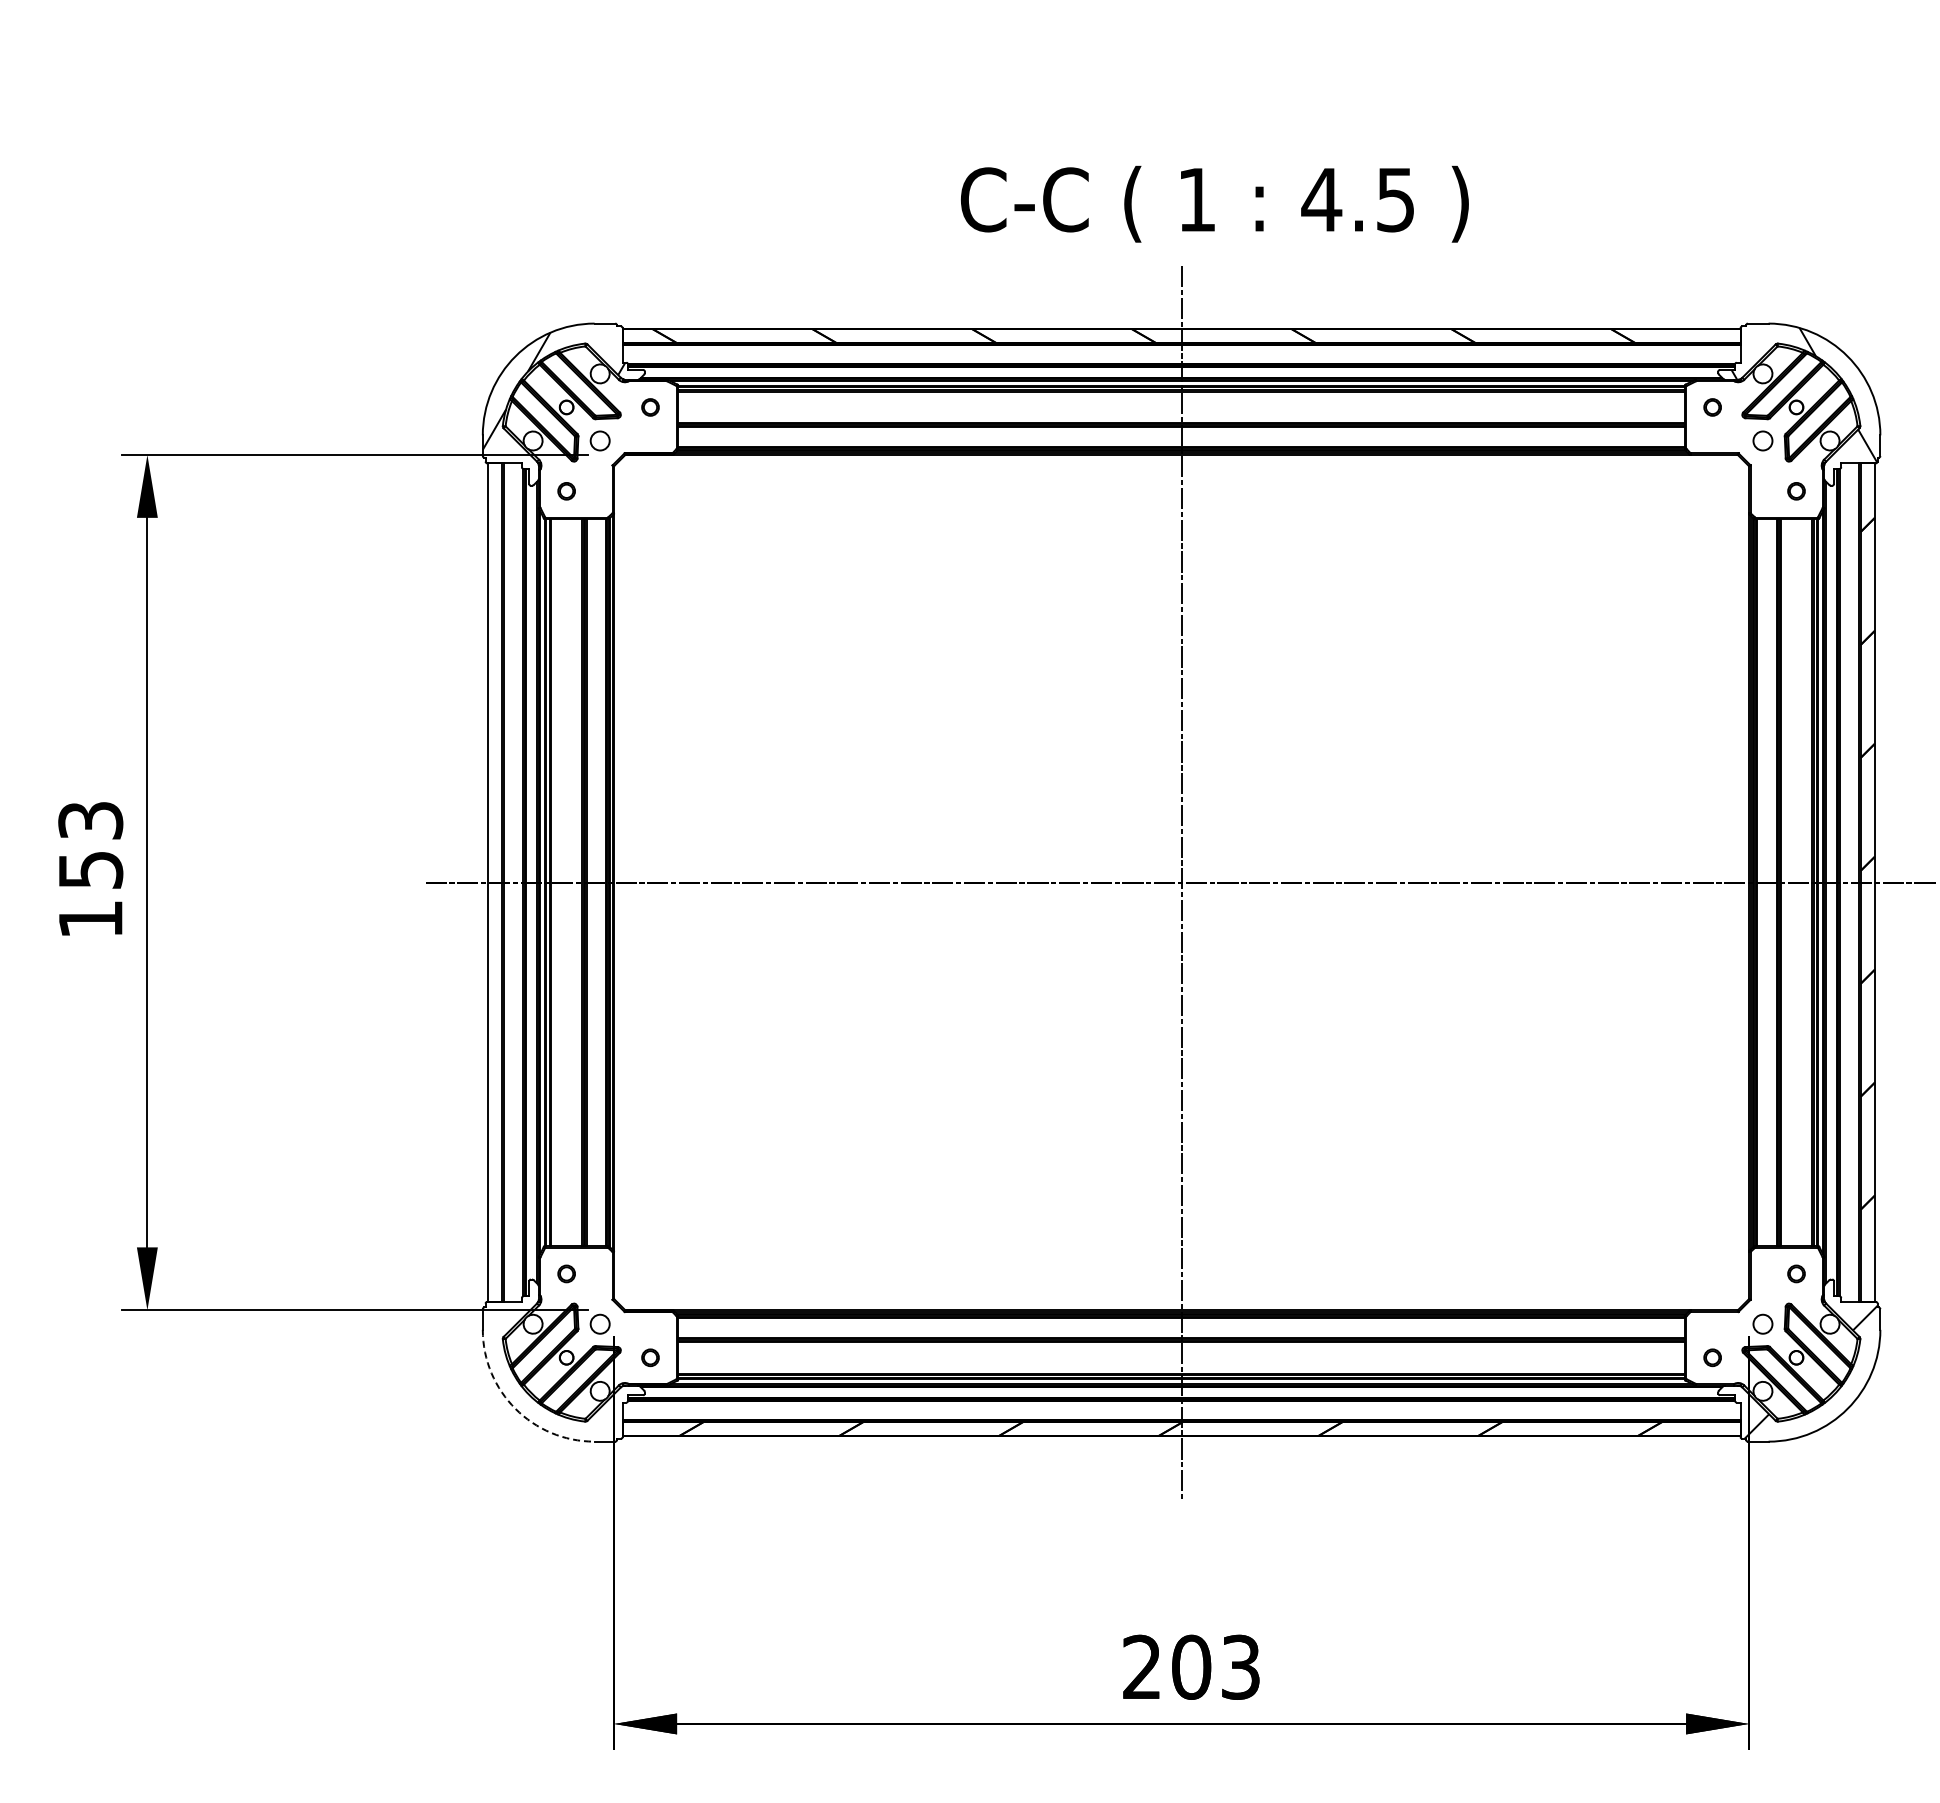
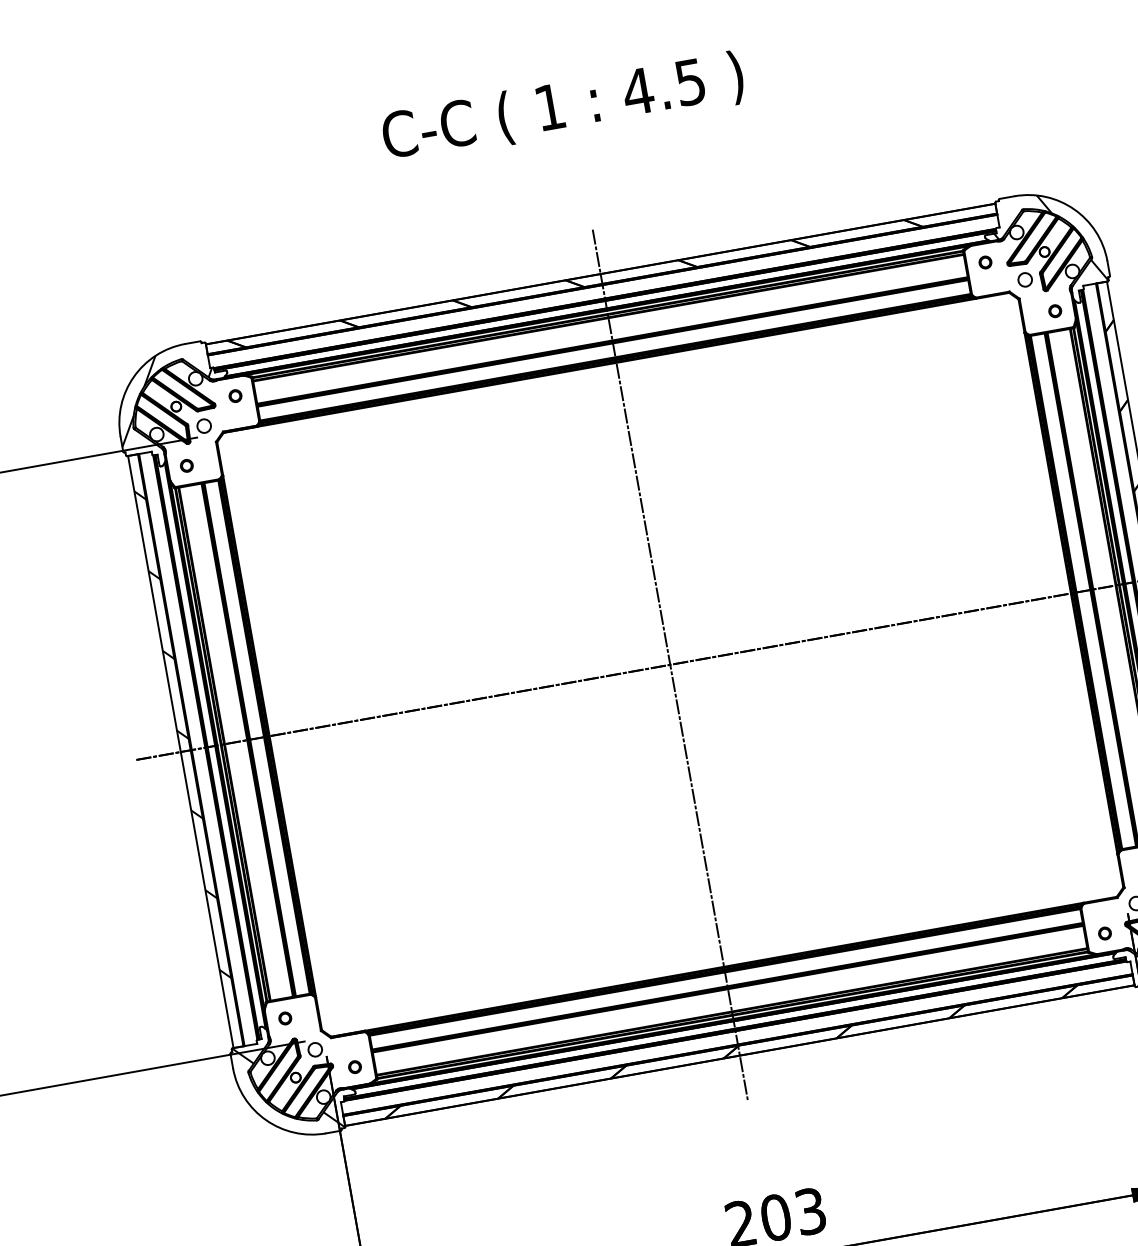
text: (1214, 203) -> (562, 107), moved
hatch: (495, 859) -> (182, 734), added
hatch: (554, 1370) -> (288, 1088), added
arc: (515, 1408) -> (266, 1119), dashed -> solid

